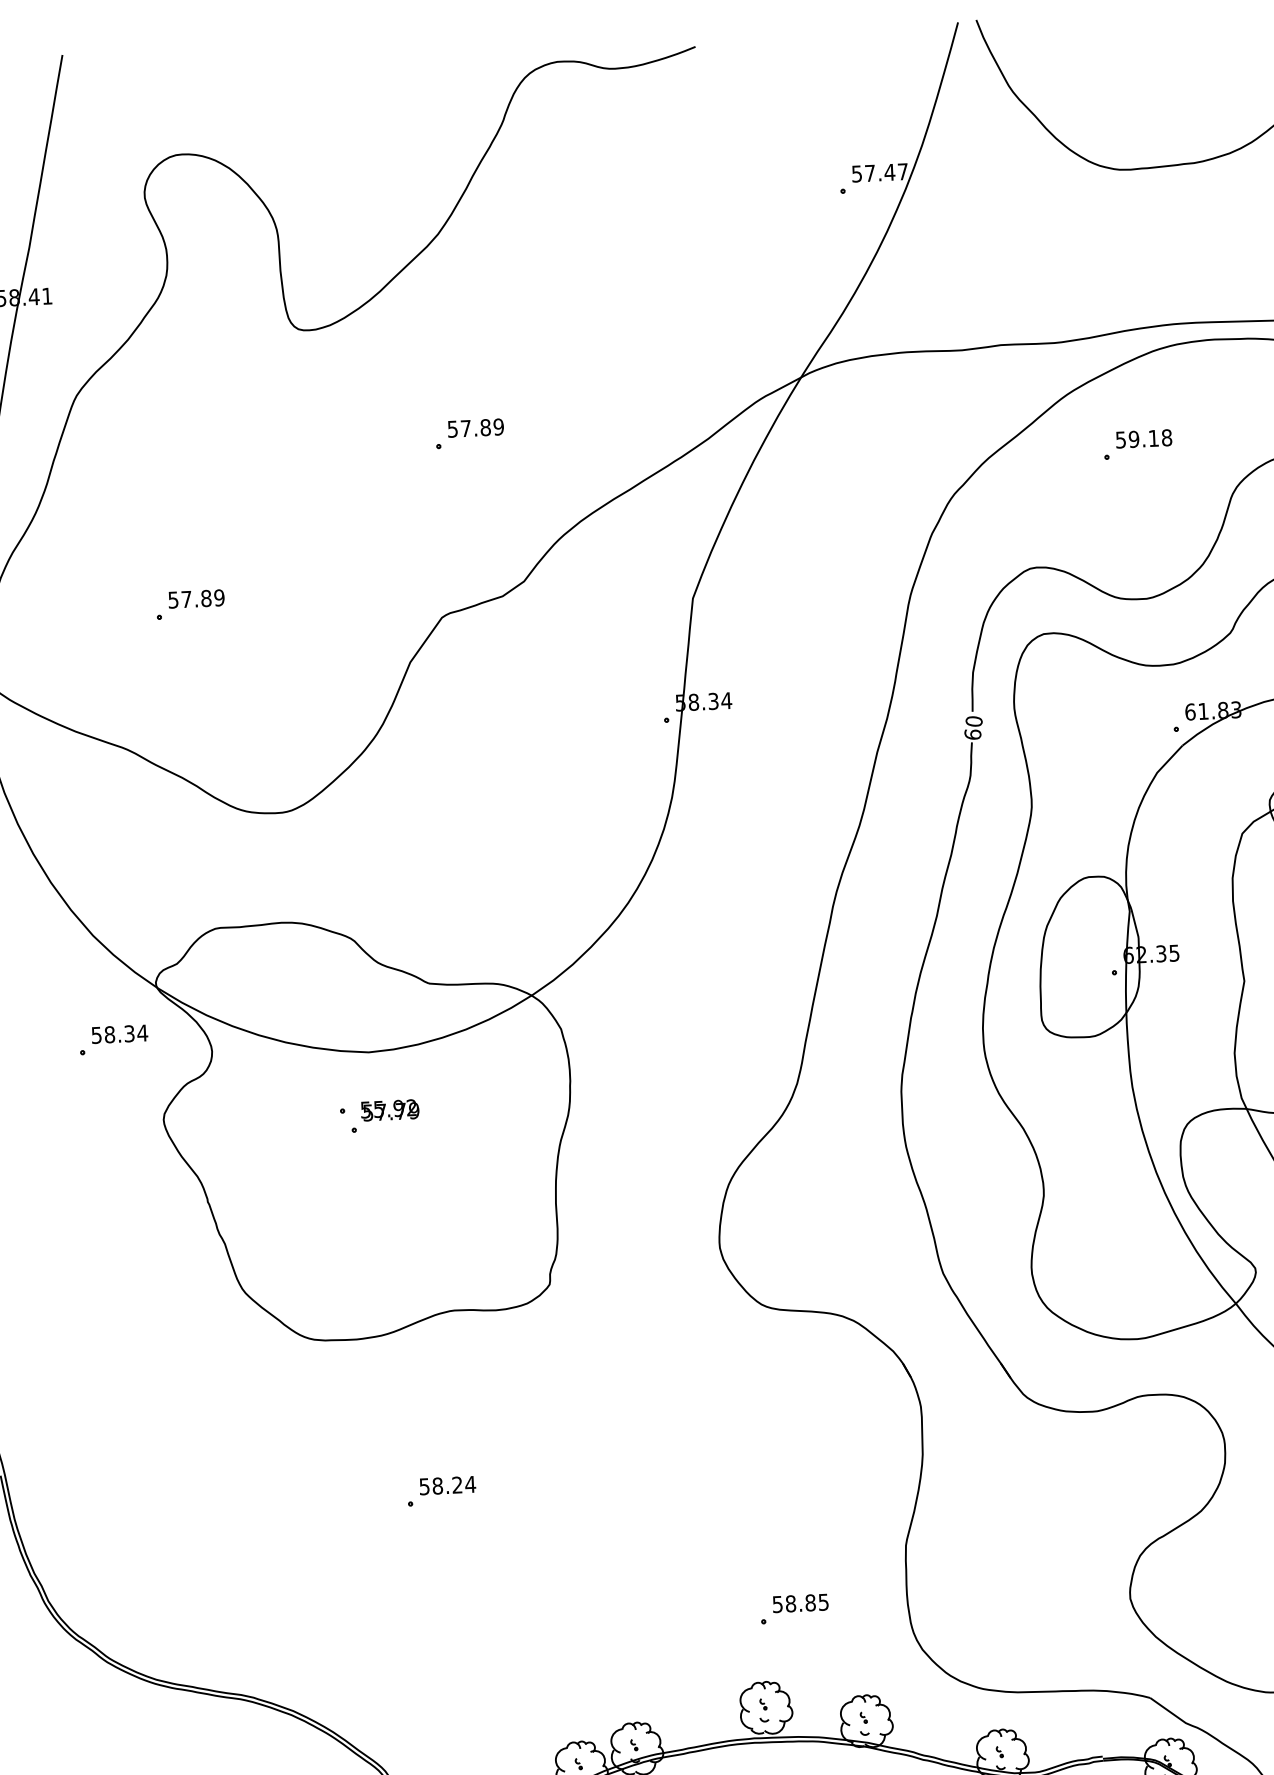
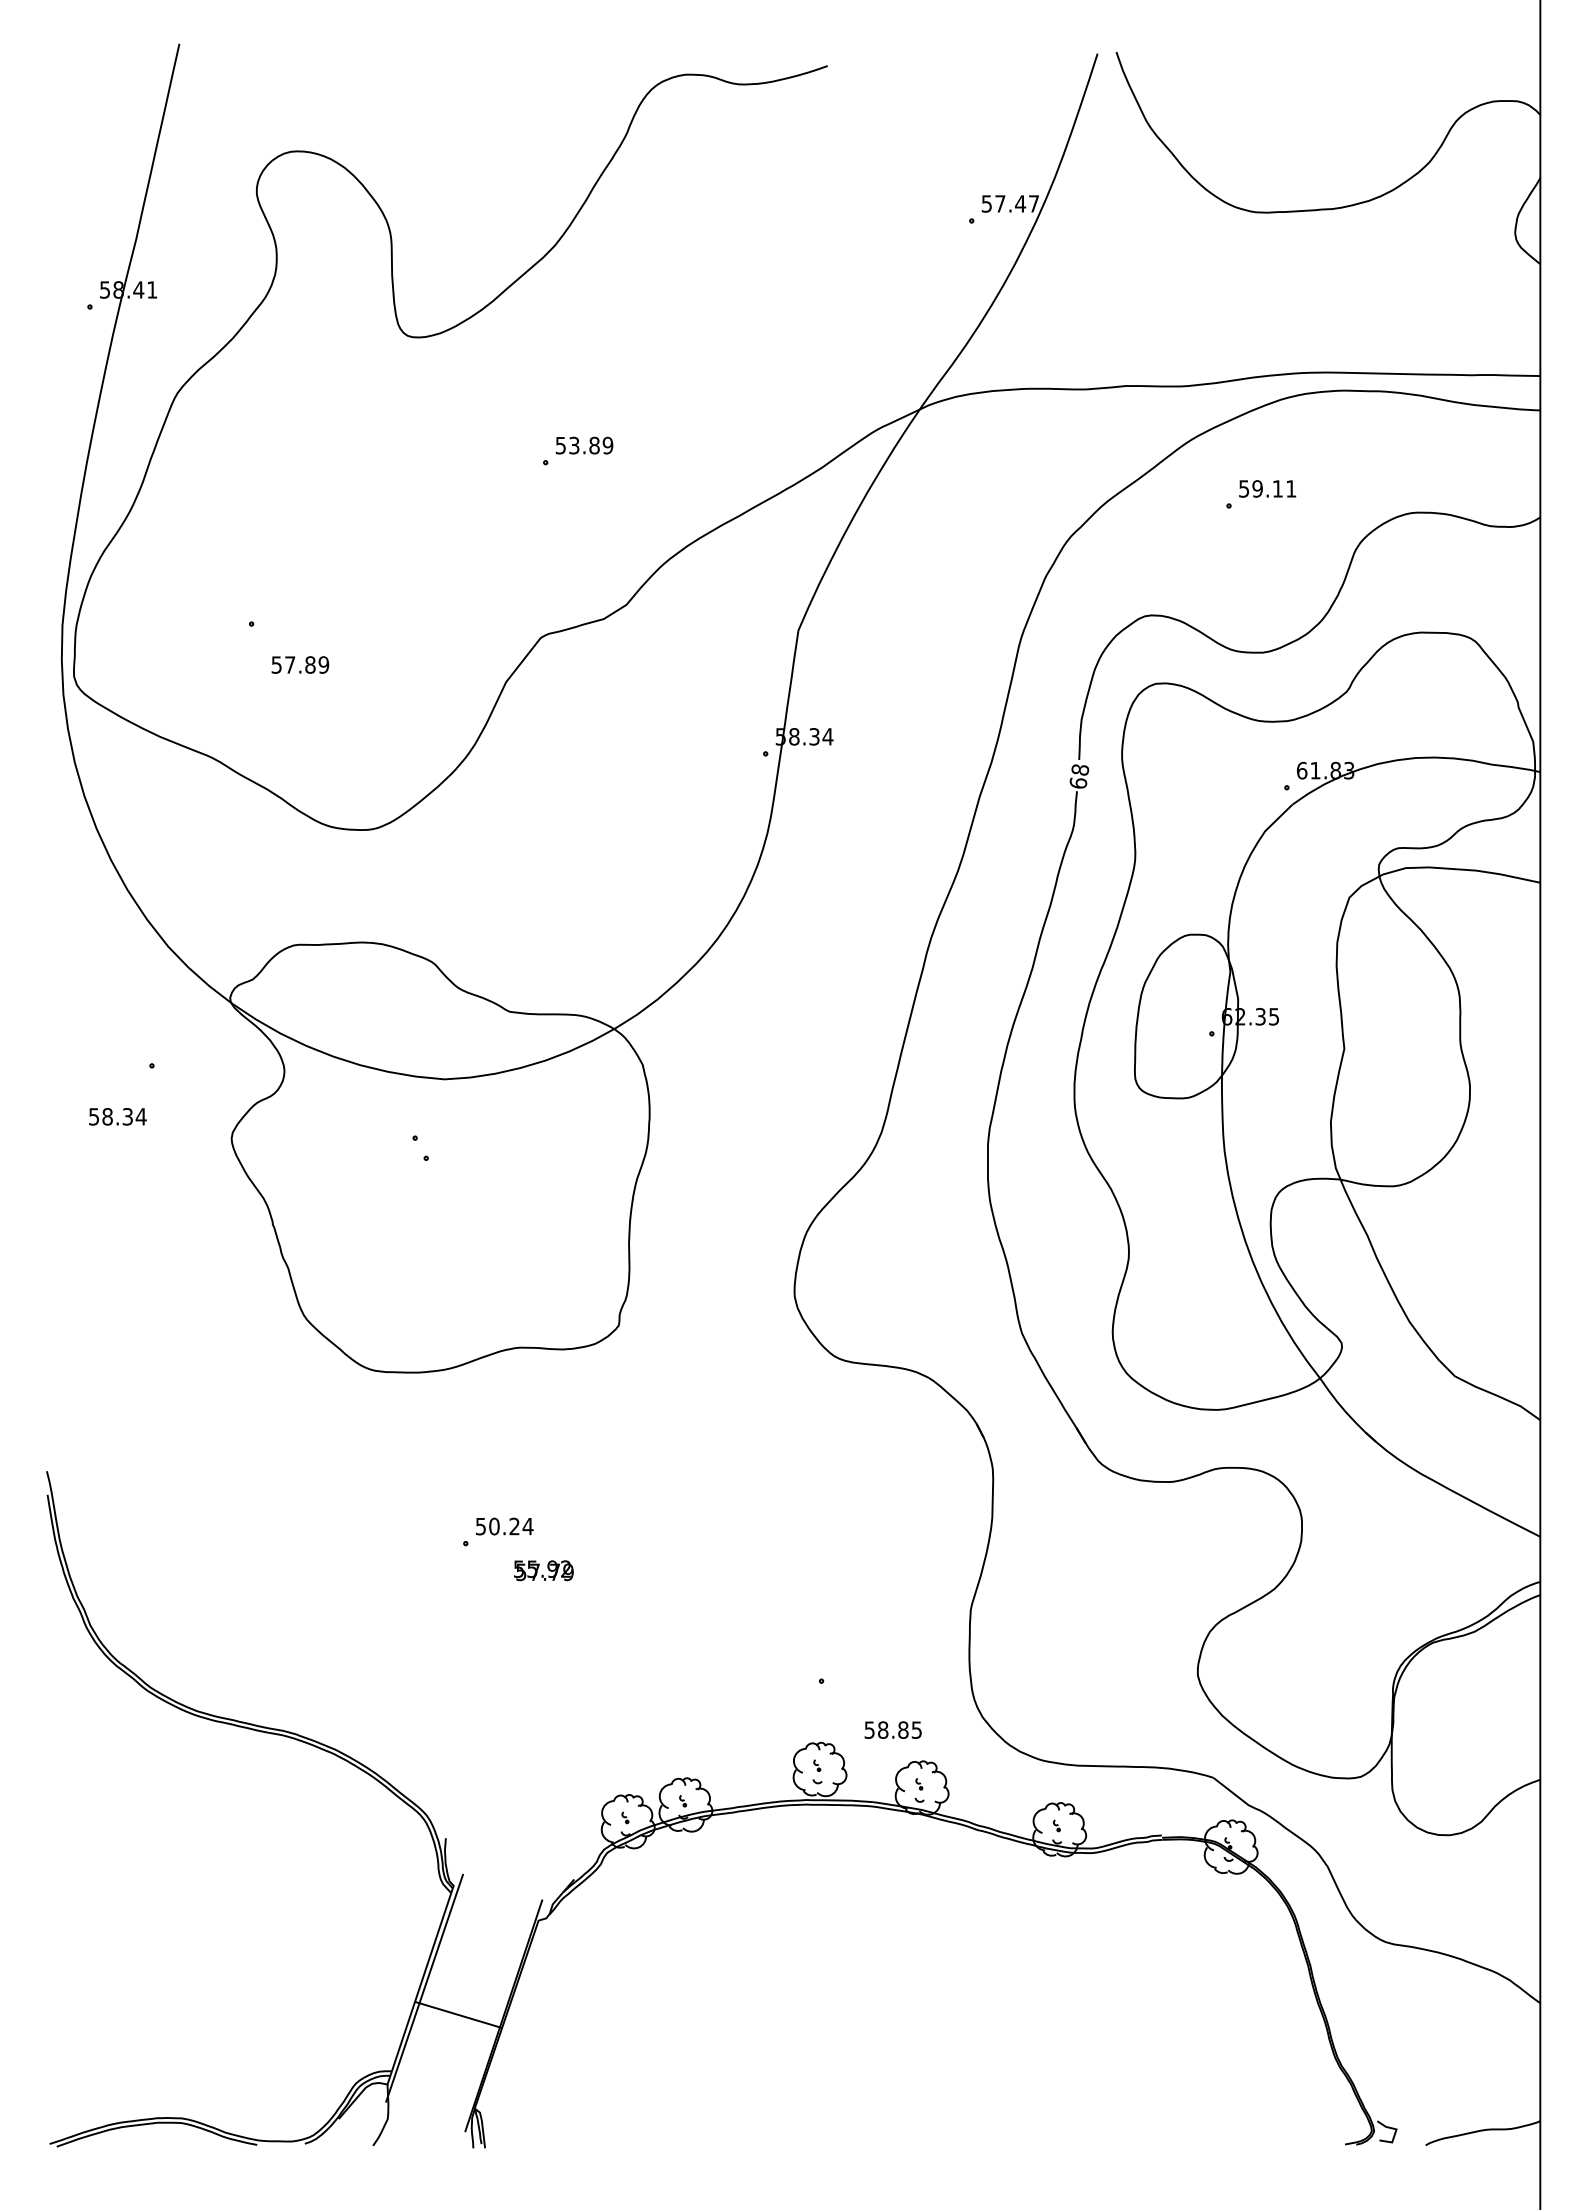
text: (466, 428) -> (574, 445), 57.89 -> 53.89
text: (1167, 437) -> (1291, 488), 59.18 -> 59.11
text: (196, 598) -> (300, 664), moved
text: (974, 721) -> (1080, 769), 60 -> 68
text: (119, 1033) -> (117, 1116), moved
text: (389, 1110) -> (543, 1570), moved
text: (437, 1486) -> (494, 1526), 58.24 -> 50.24
text: (799, 1602) -> (892, 1729), moved

